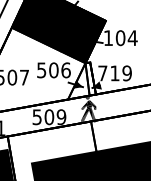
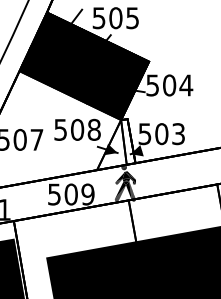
text: (108, 38) -> (152, 85), 104 -> 504
text: (65, 70) -> (93, 129), 506 -> 508
text: (114, 73) -> (161, 134), 719 -> 503

